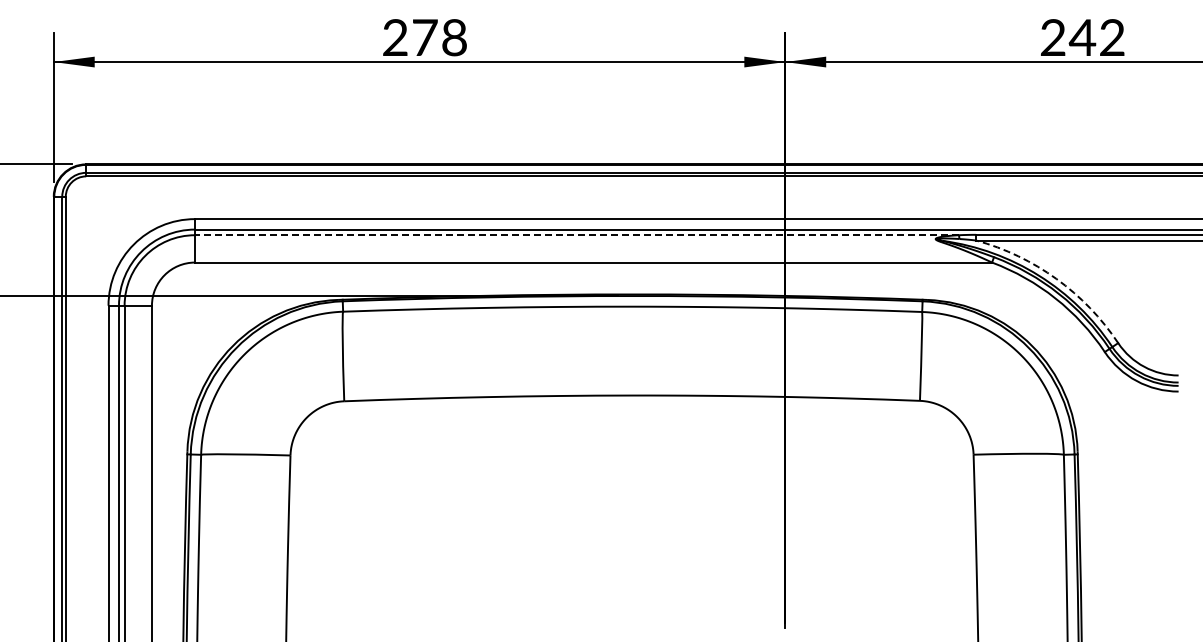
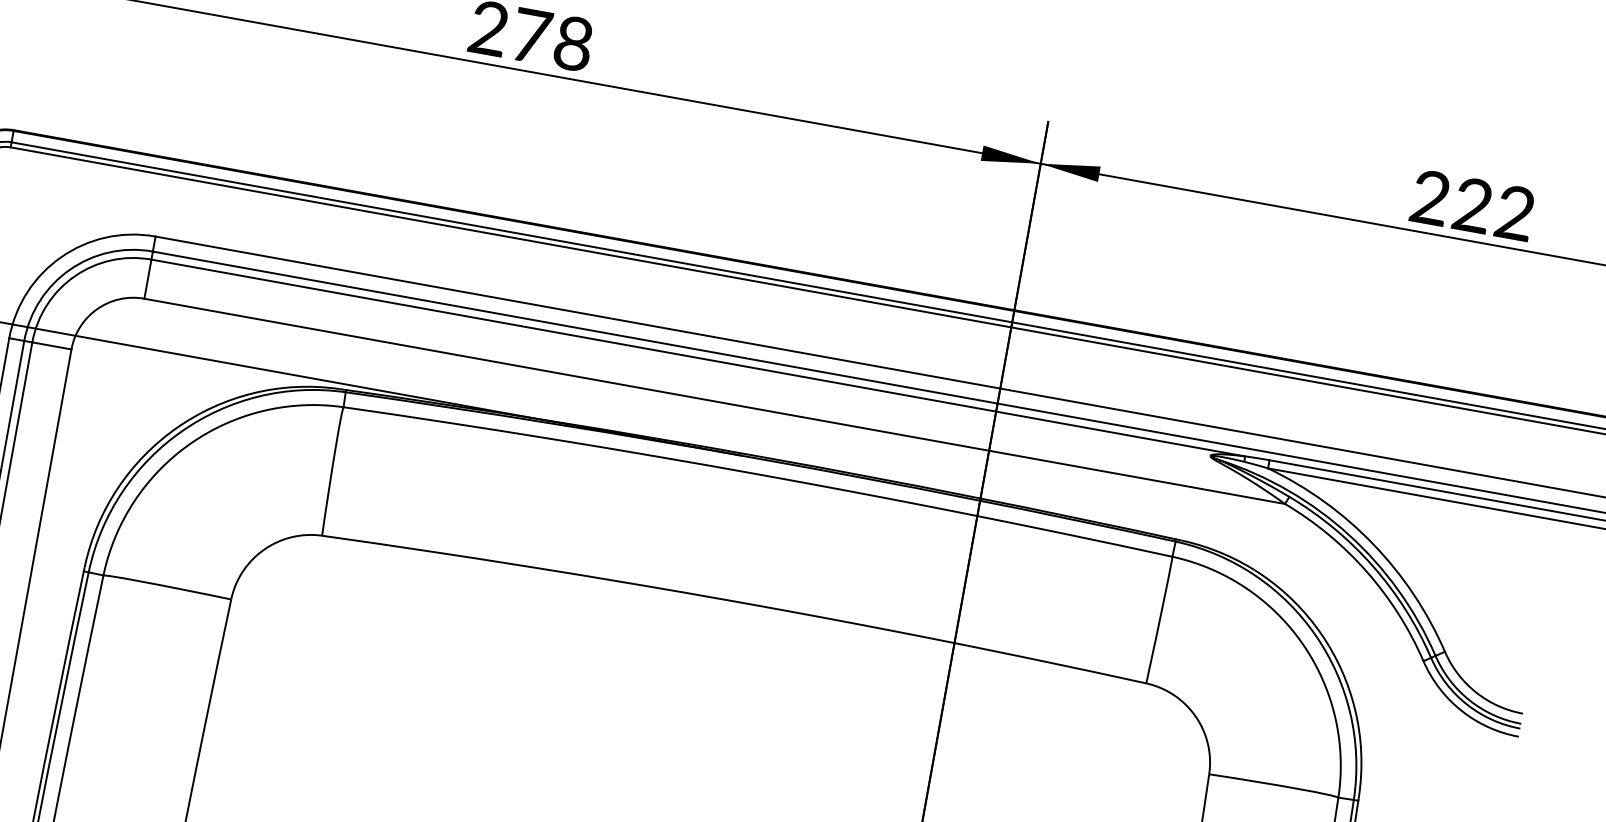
text: (1082, 37) -> (1472, 205), 242 -> 222
line: (577, 235) -> (698, 358), dashed -> solid
arc: (1056, 278) -> (1373, 543), dashed -> solid

